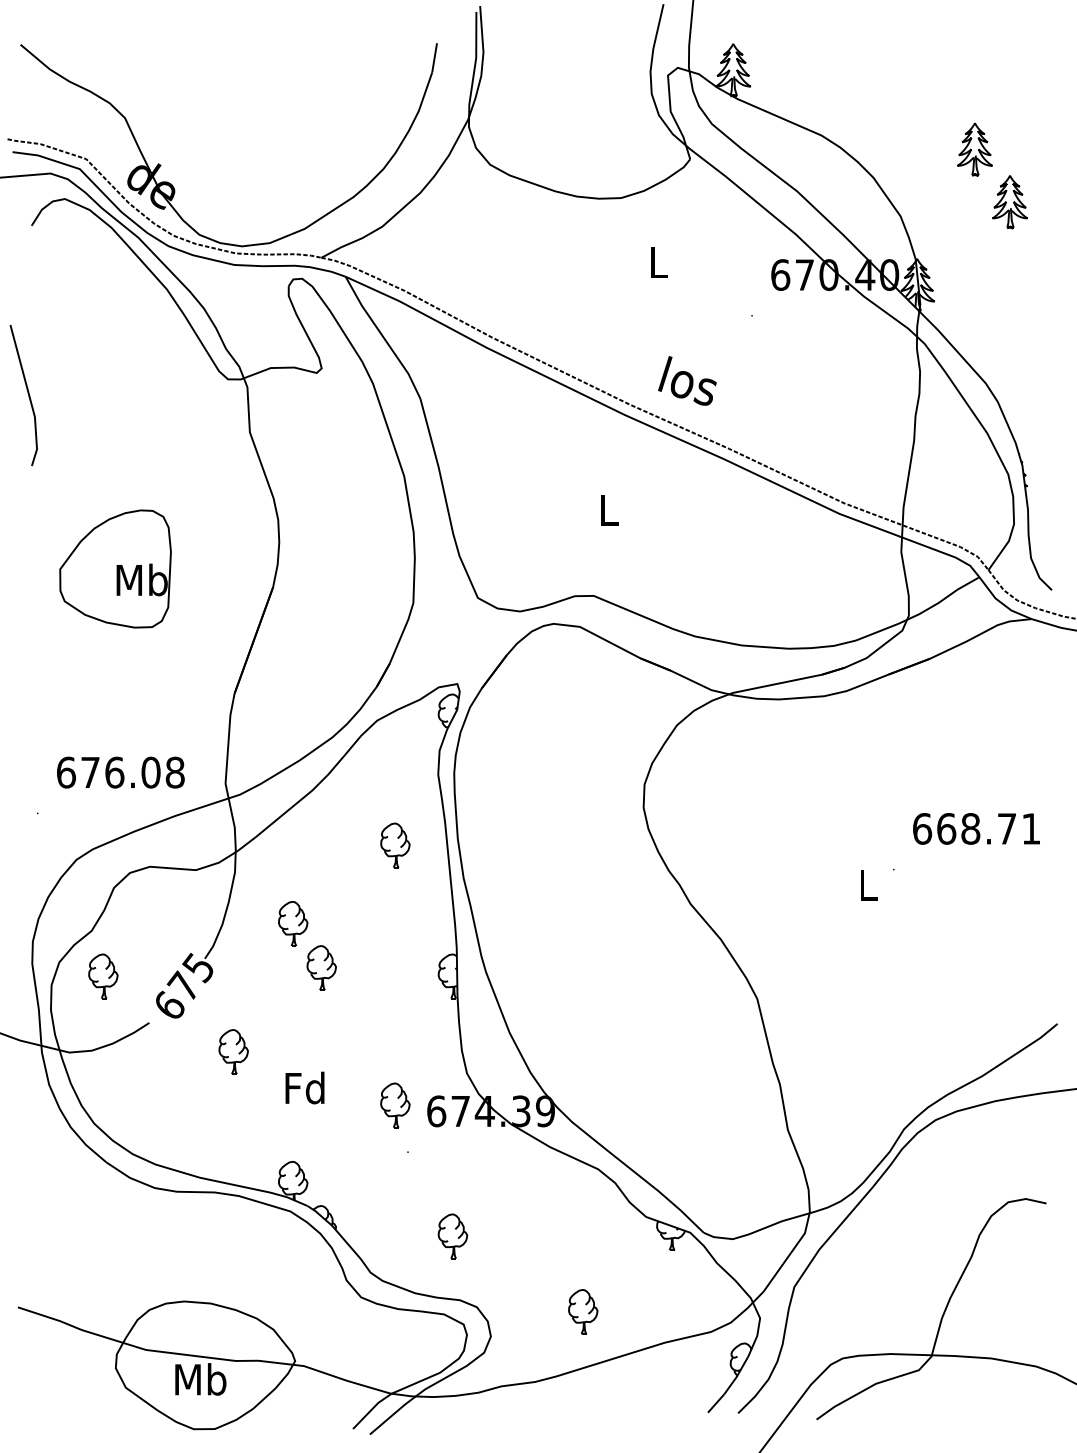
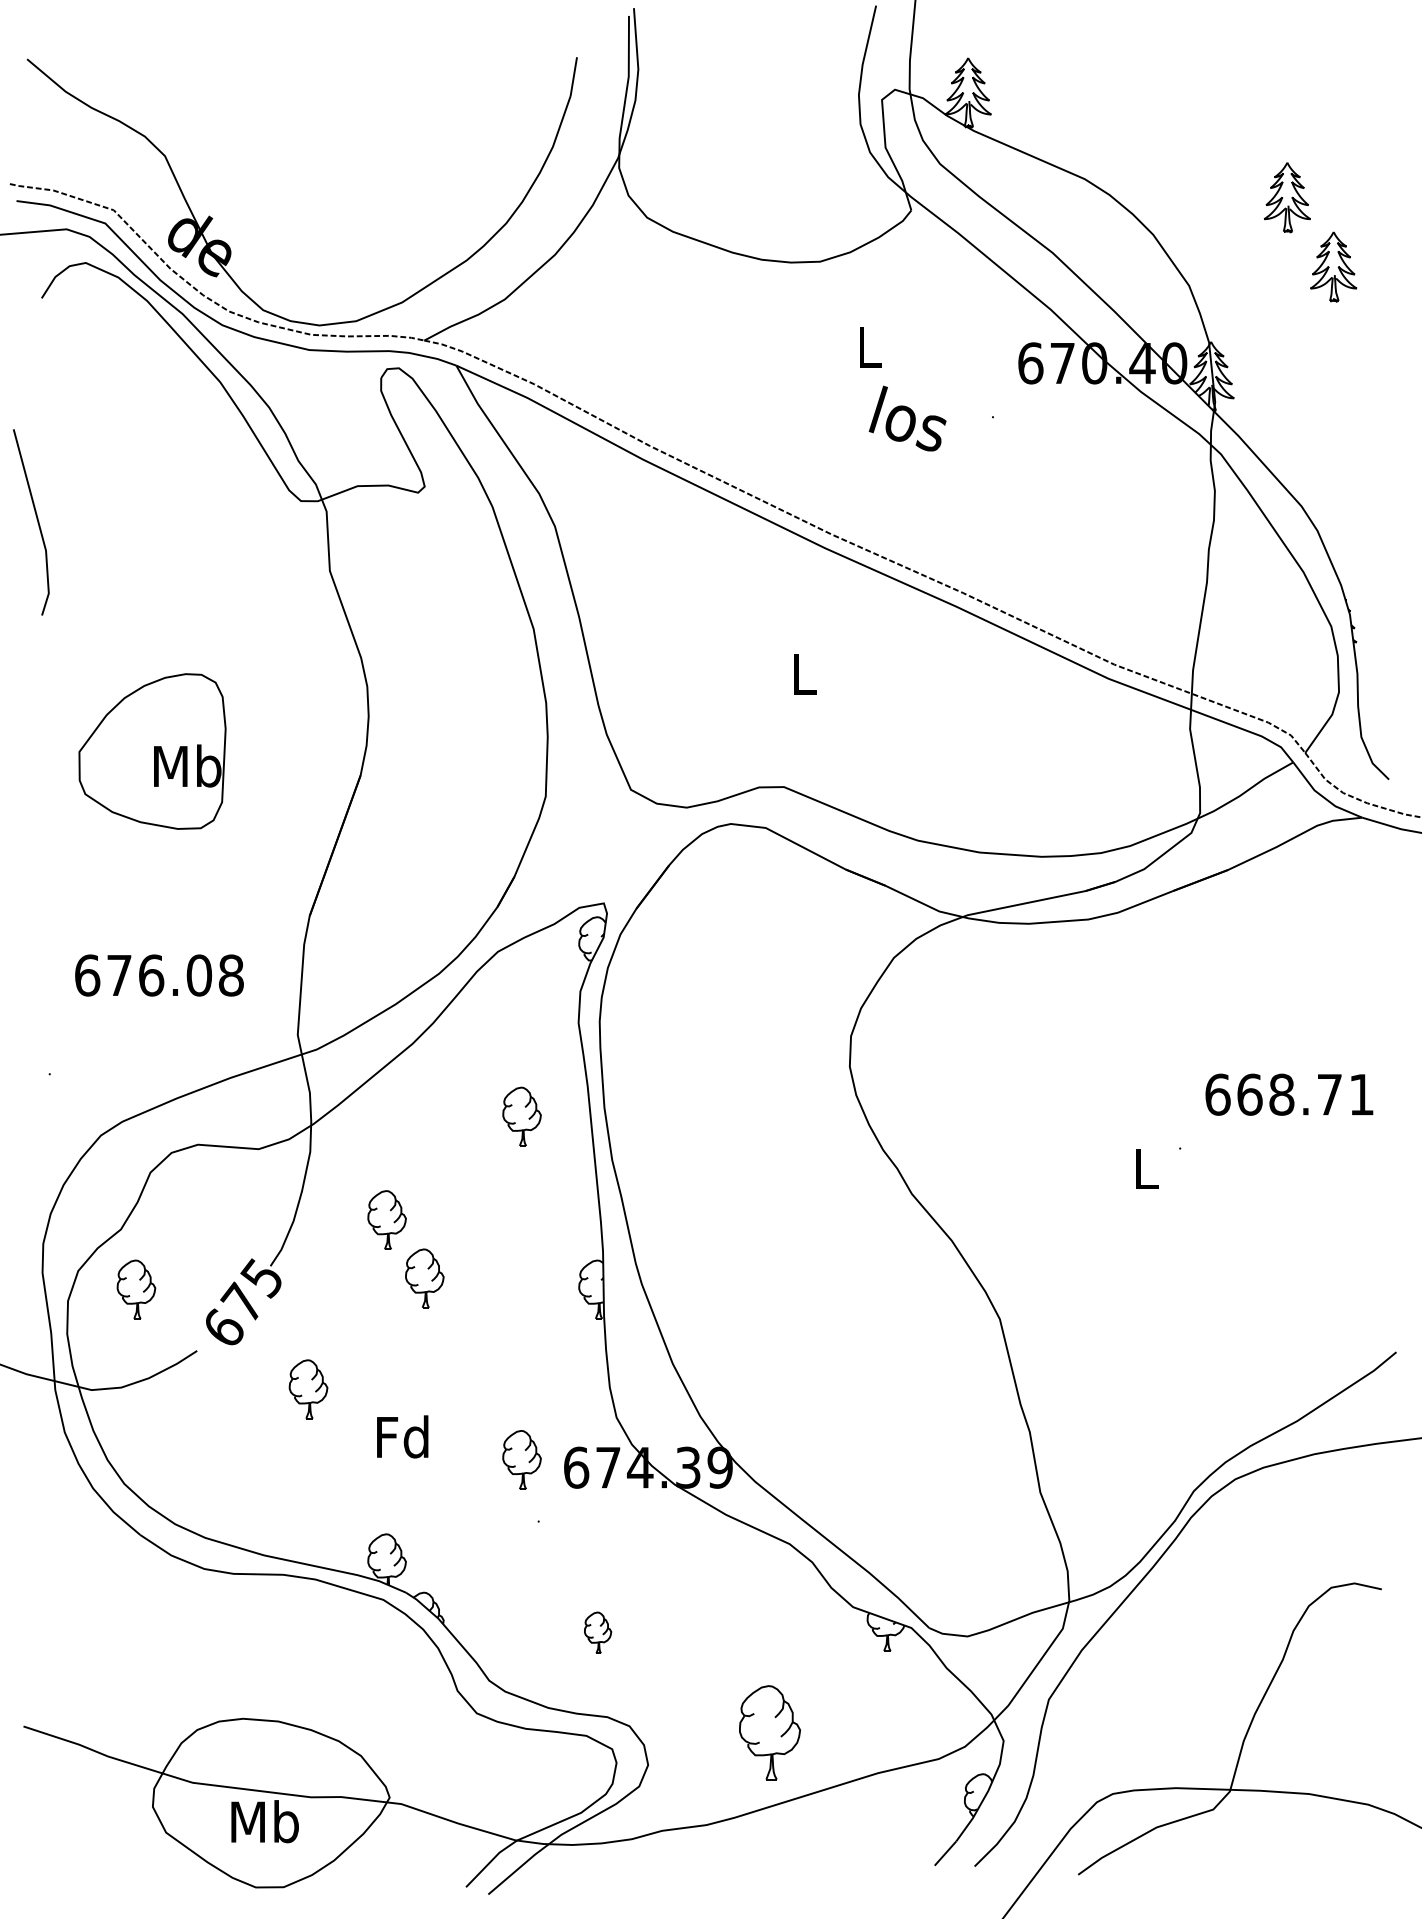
text: (687, 380) -> (907, 418), moved
text: (120, 772) -> (159, 975), moved
part: (452, 1236) -> (597, 1632), size x0.7
part: (583, 1311) -> (770, 1731), size x1.6

